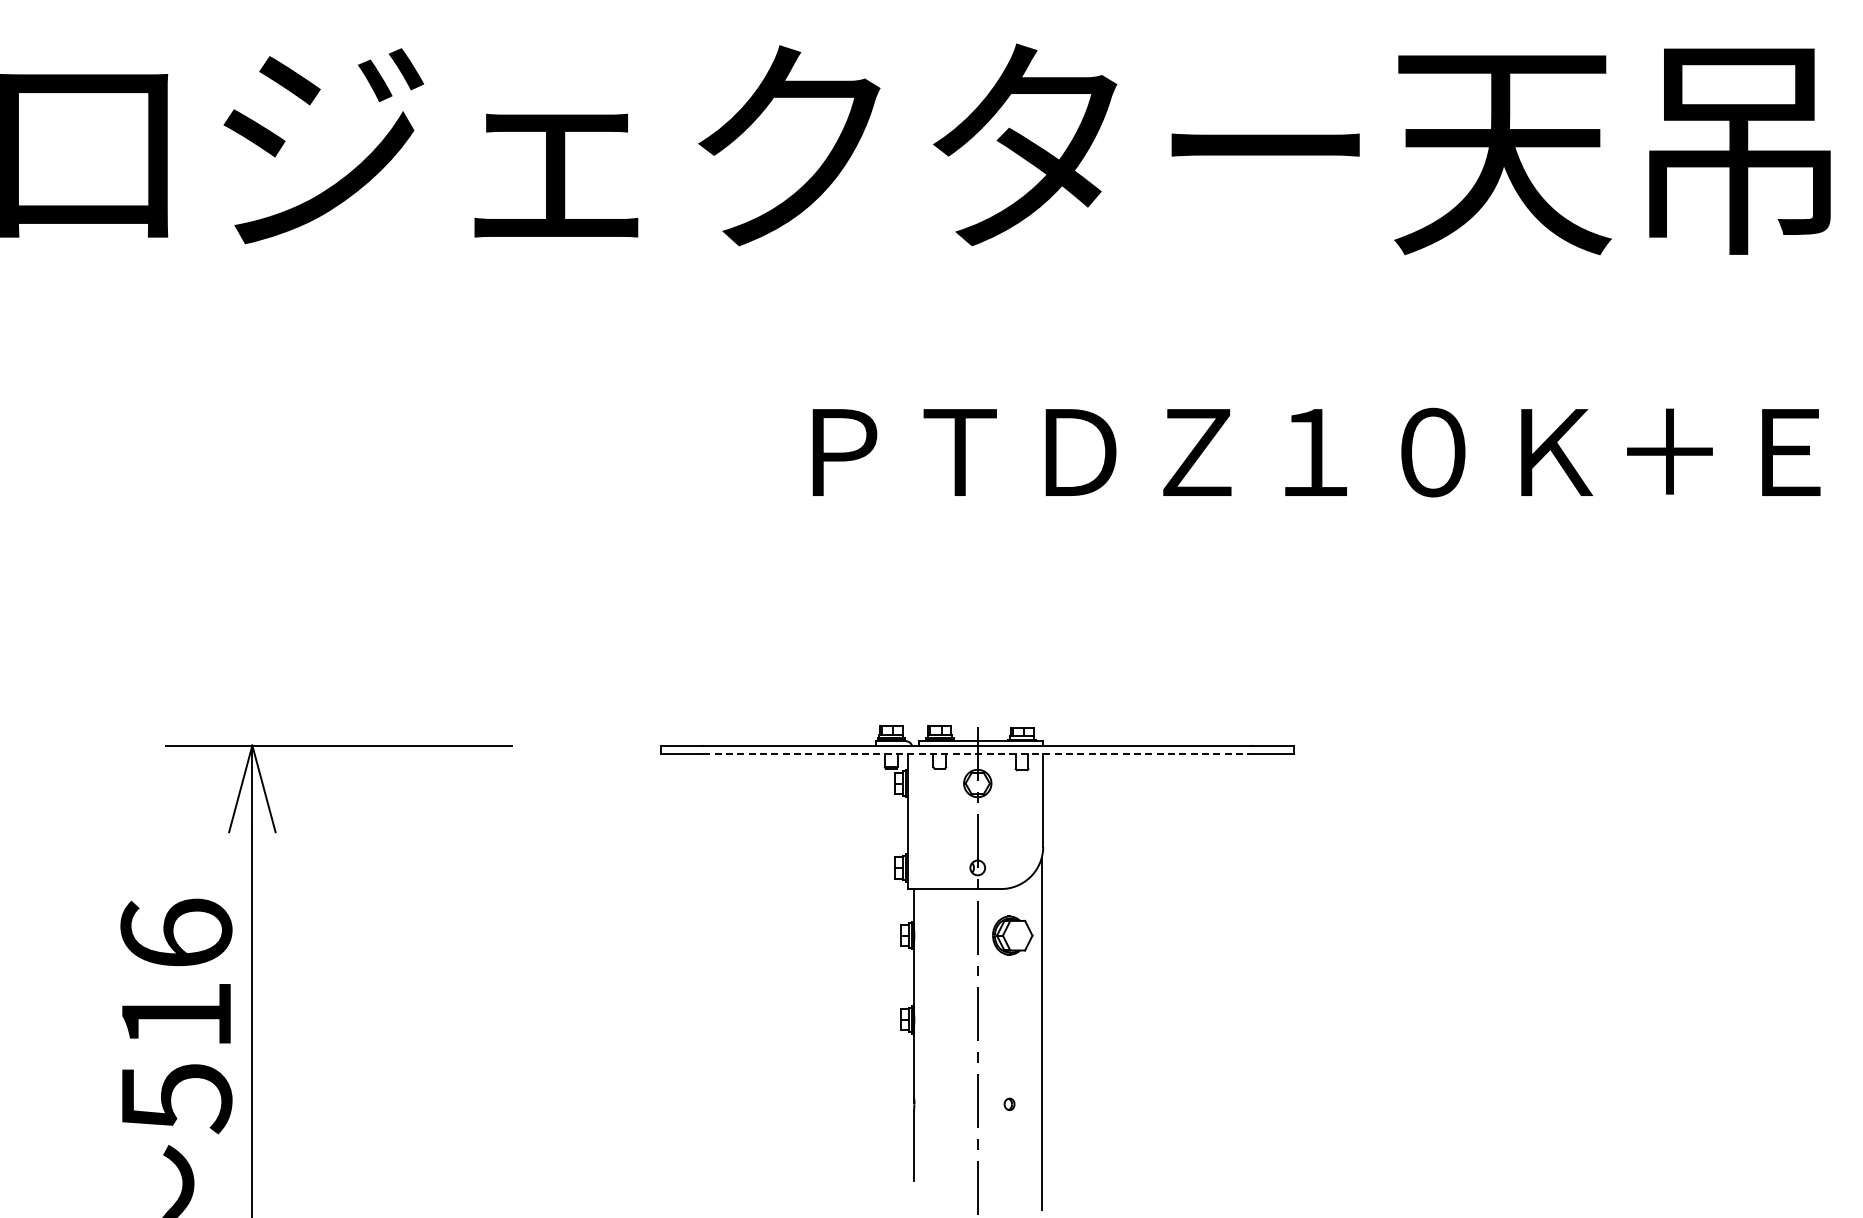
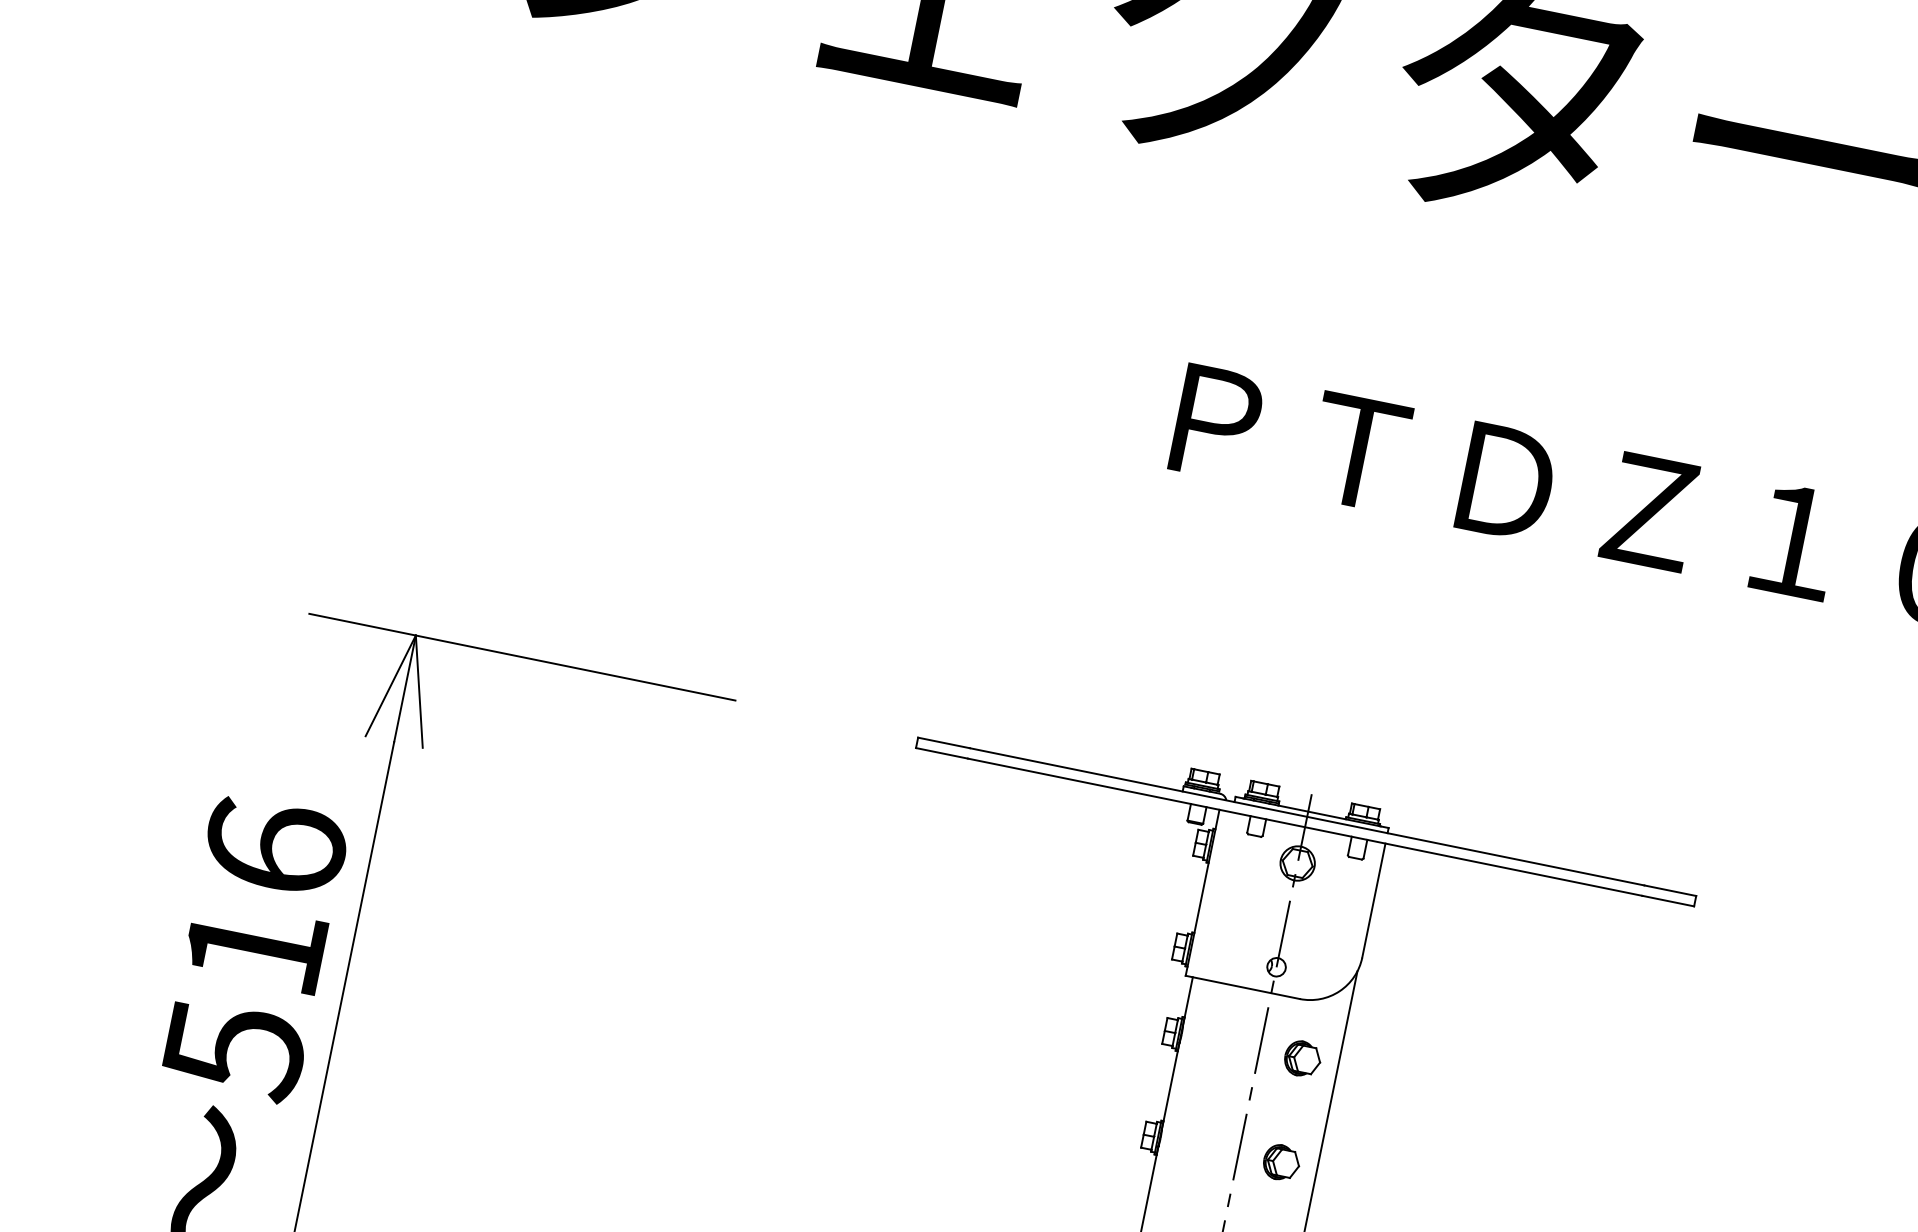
line: (978, 753) -> (1306, 826), dashed -> solid
part: (1012, 934) -> (1302, 1057), size x0.71
part: (1012, 1019) -> (1281, 1162), added

